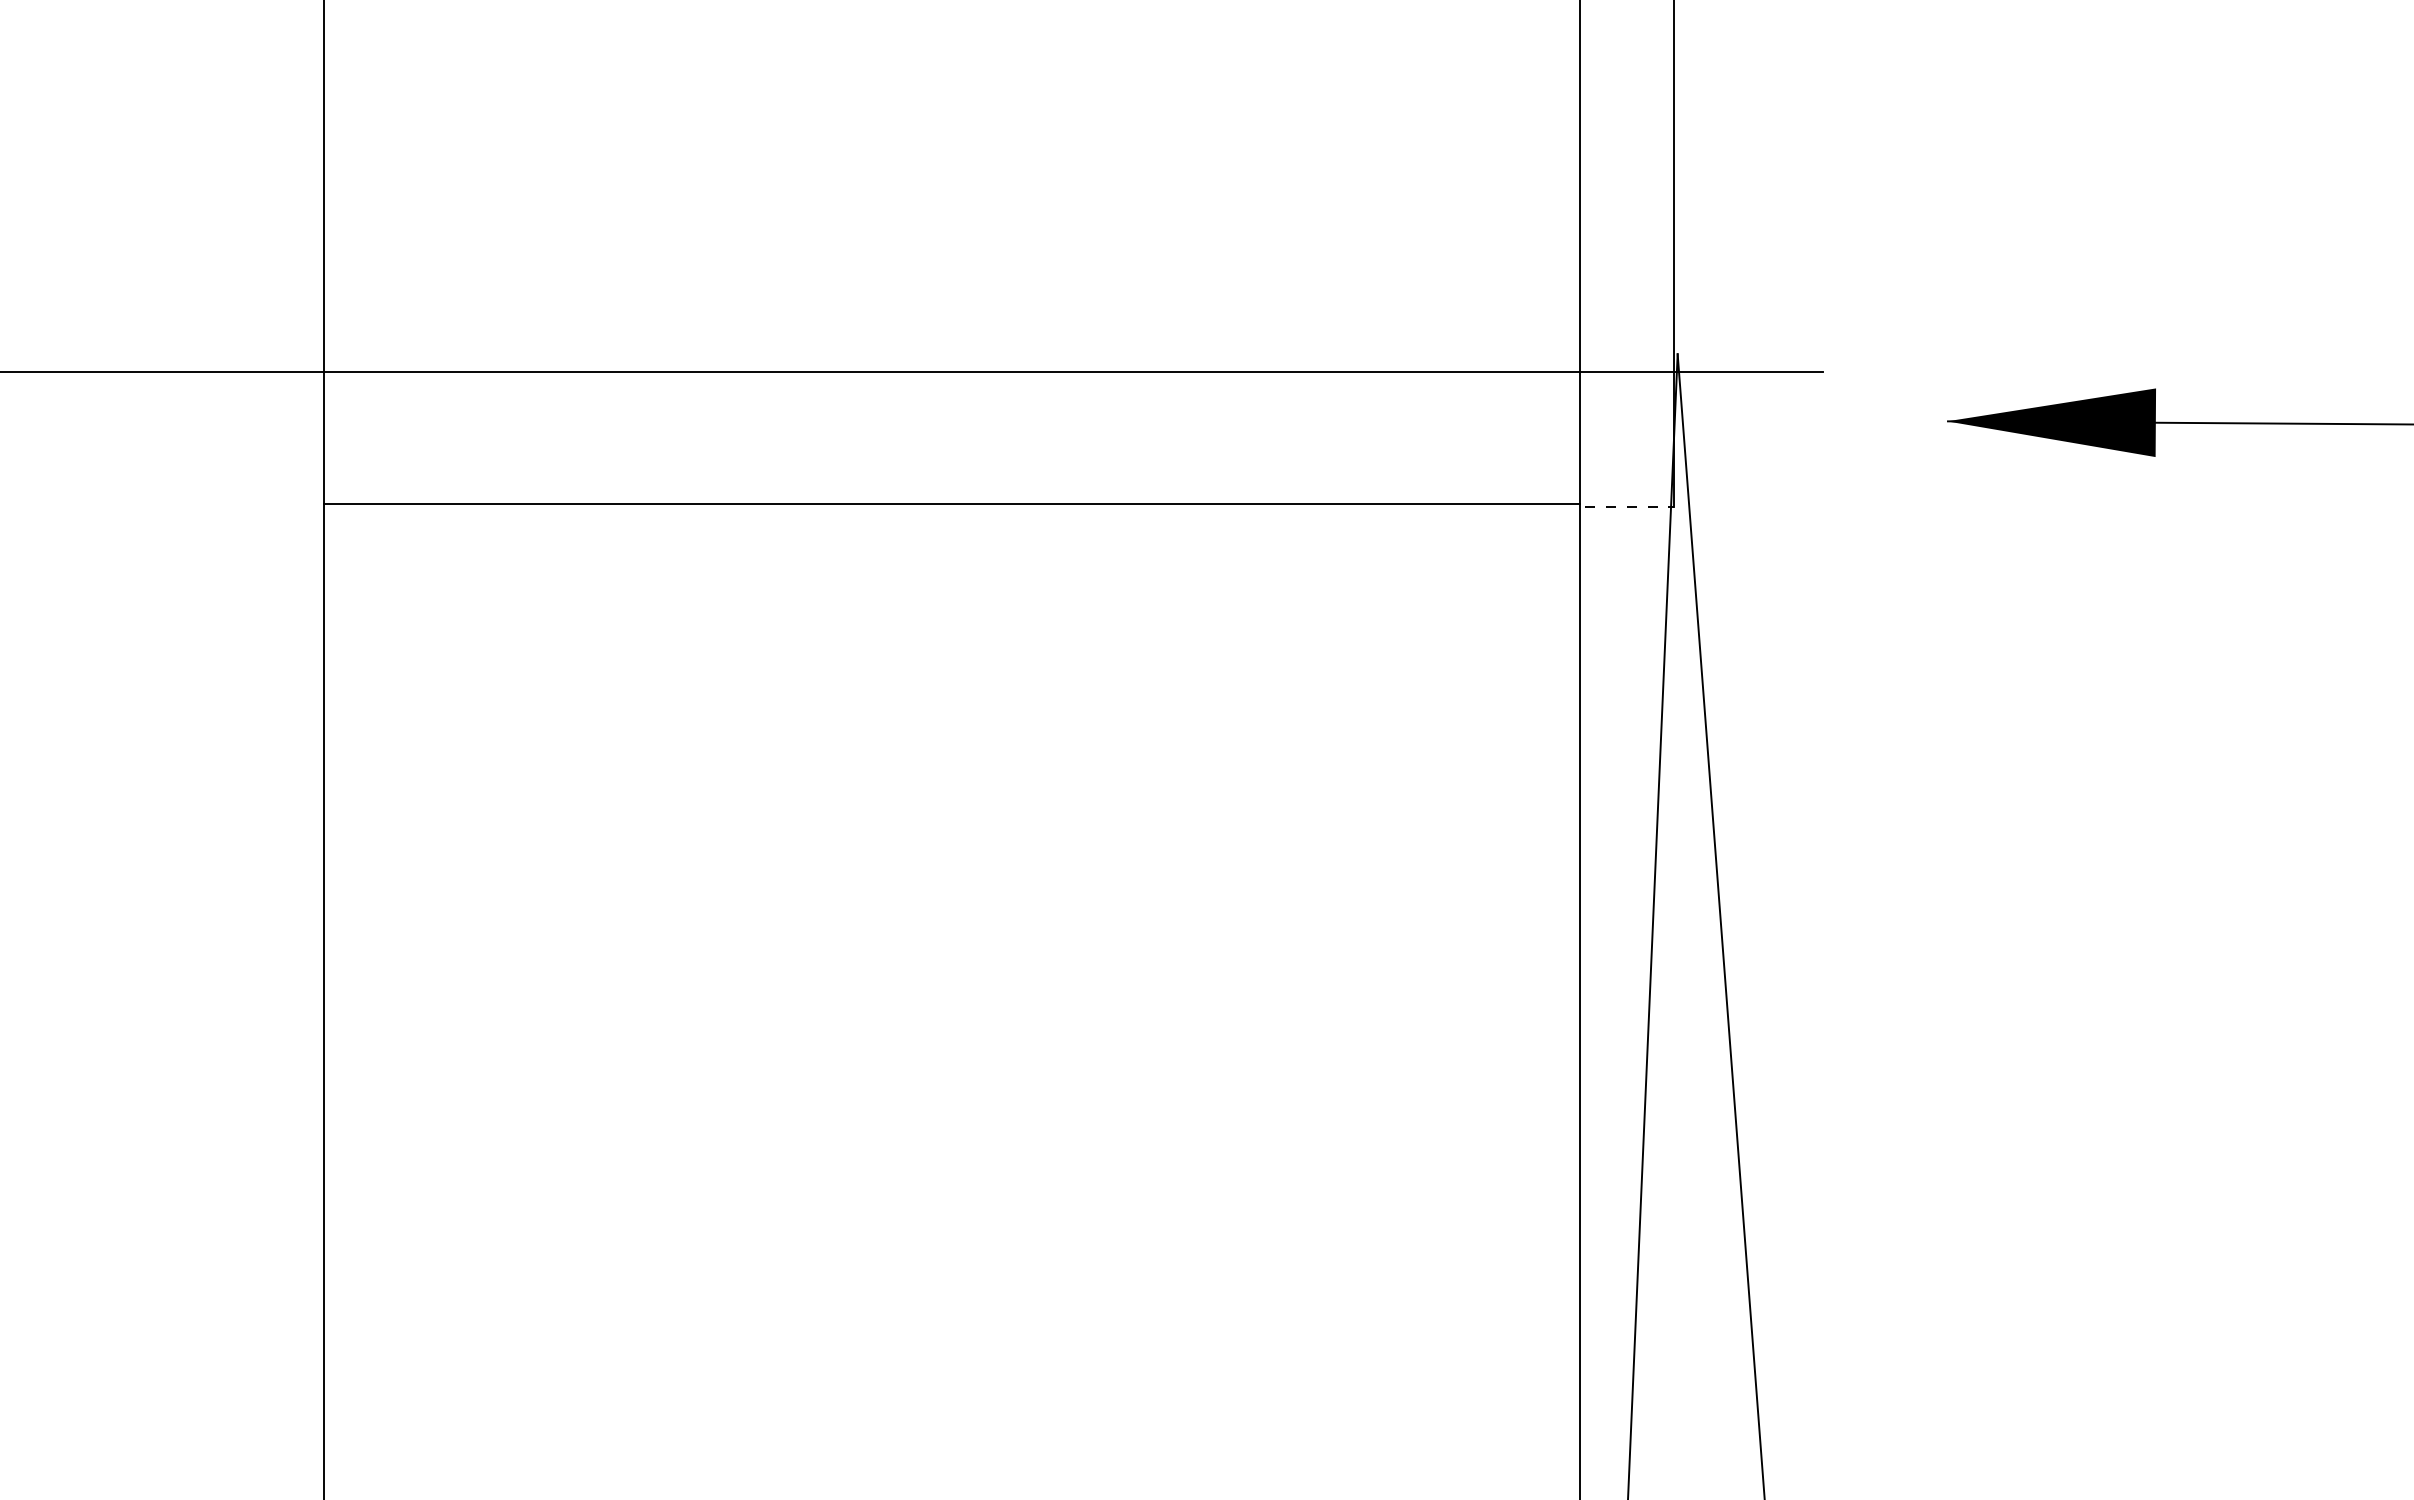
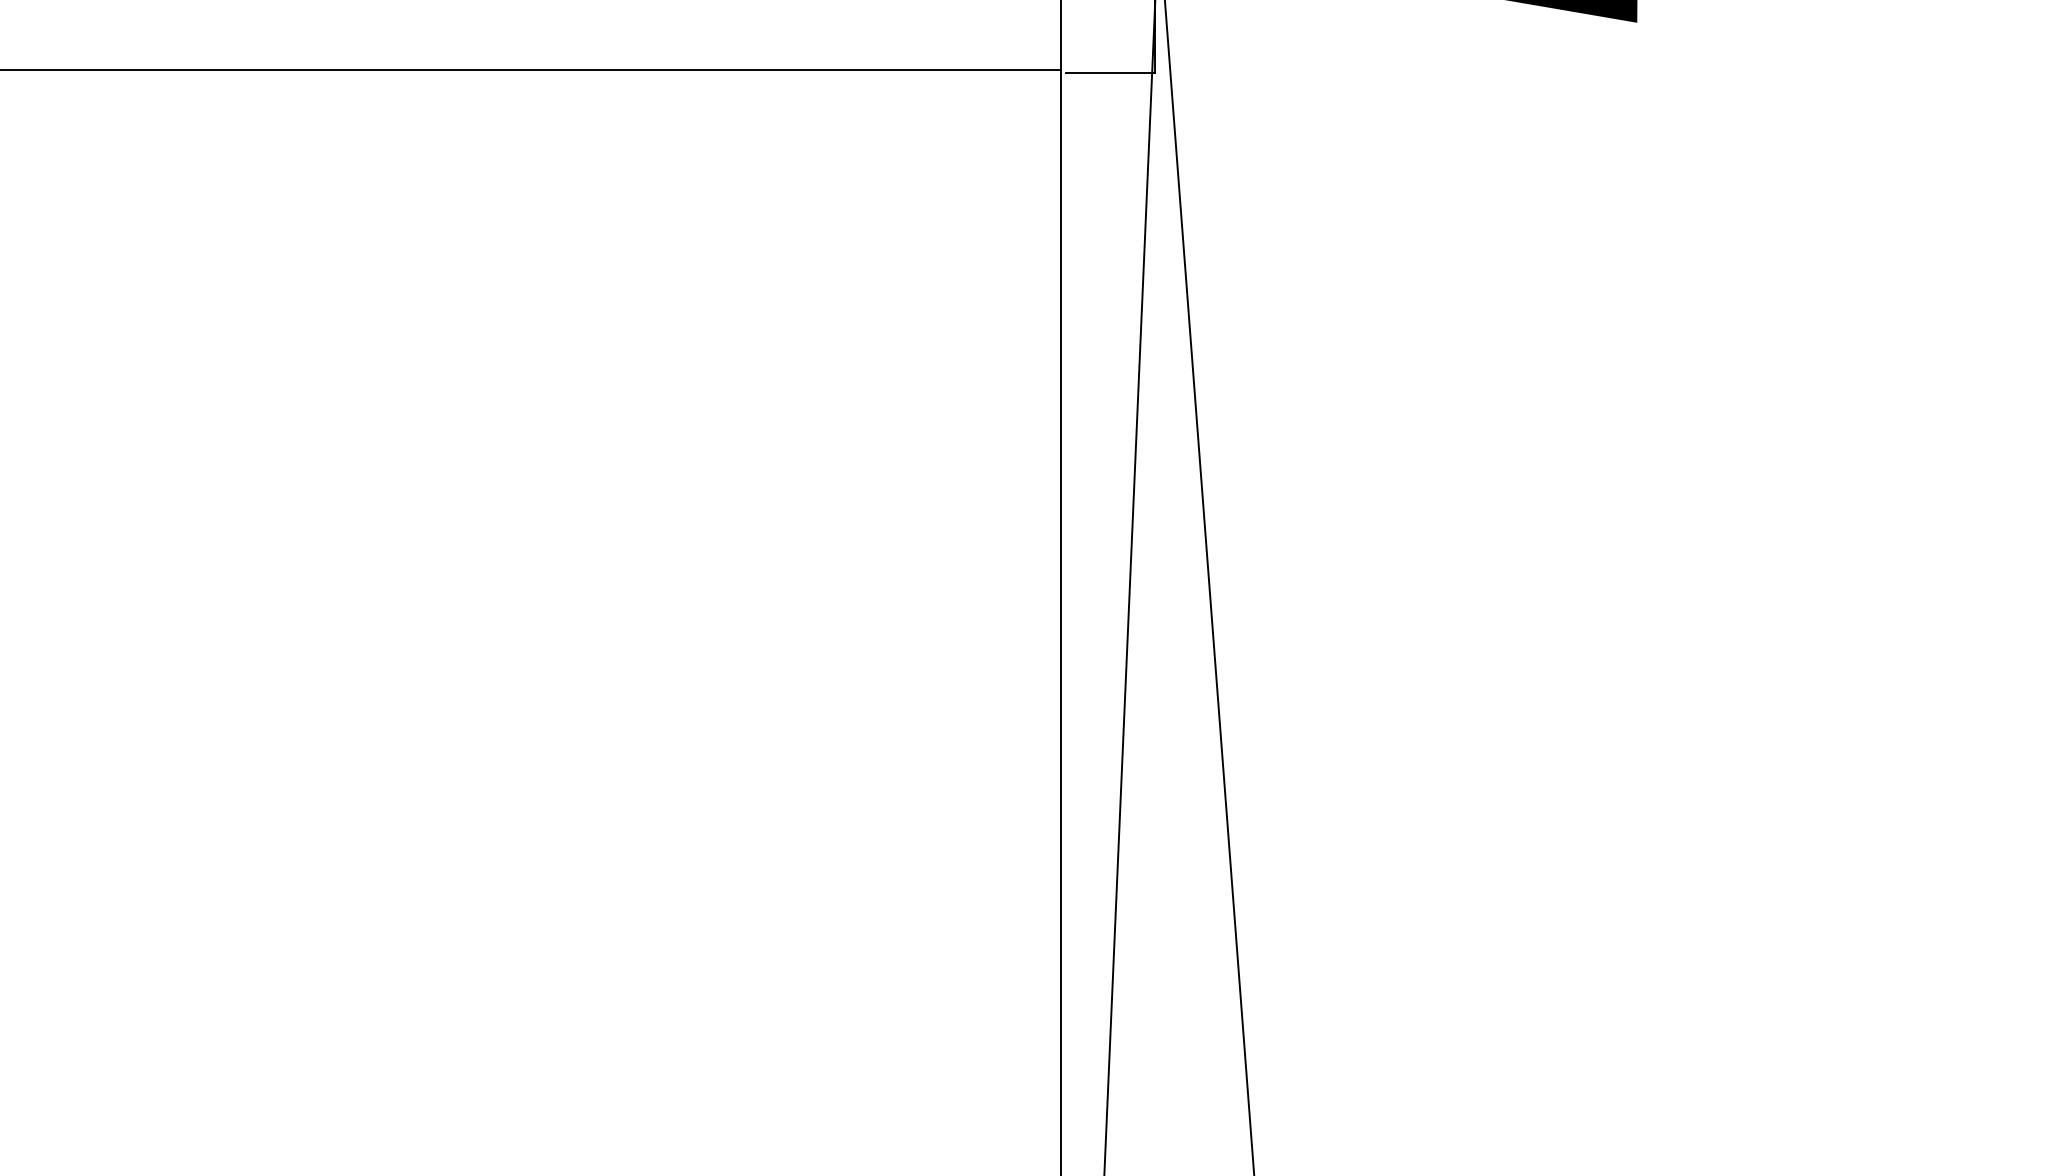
line: (1629, 506) -> (1110, 72), dashed -> solid

